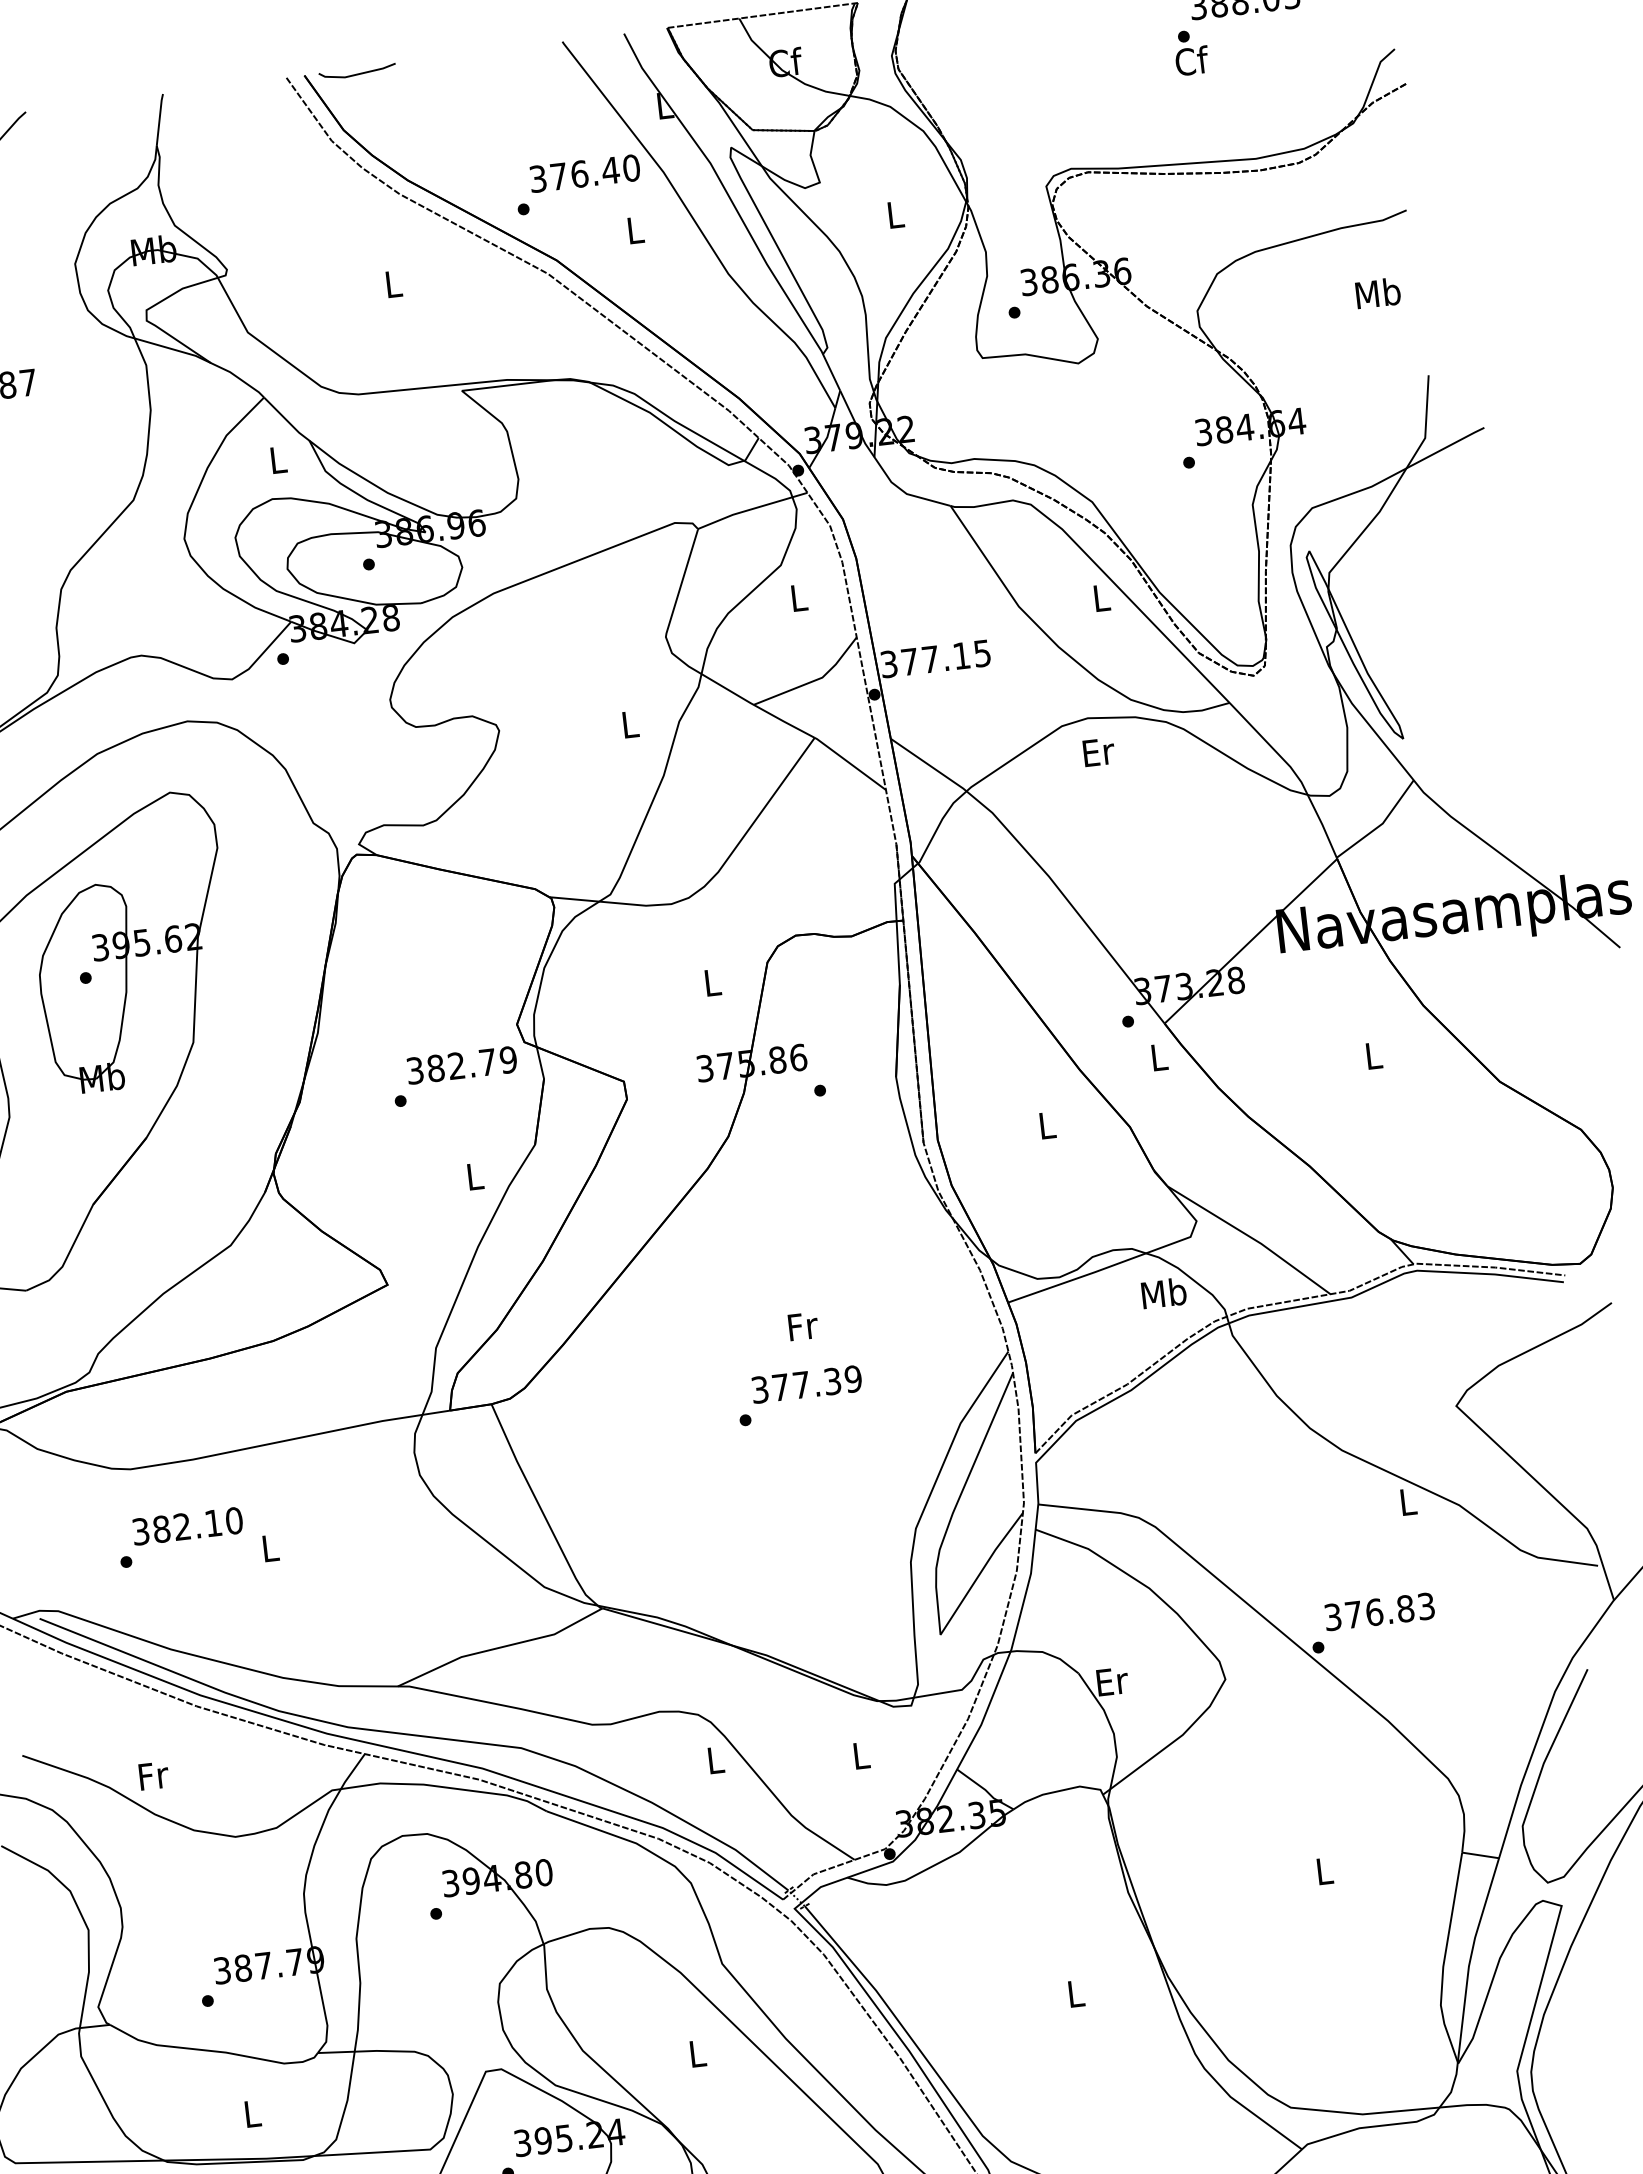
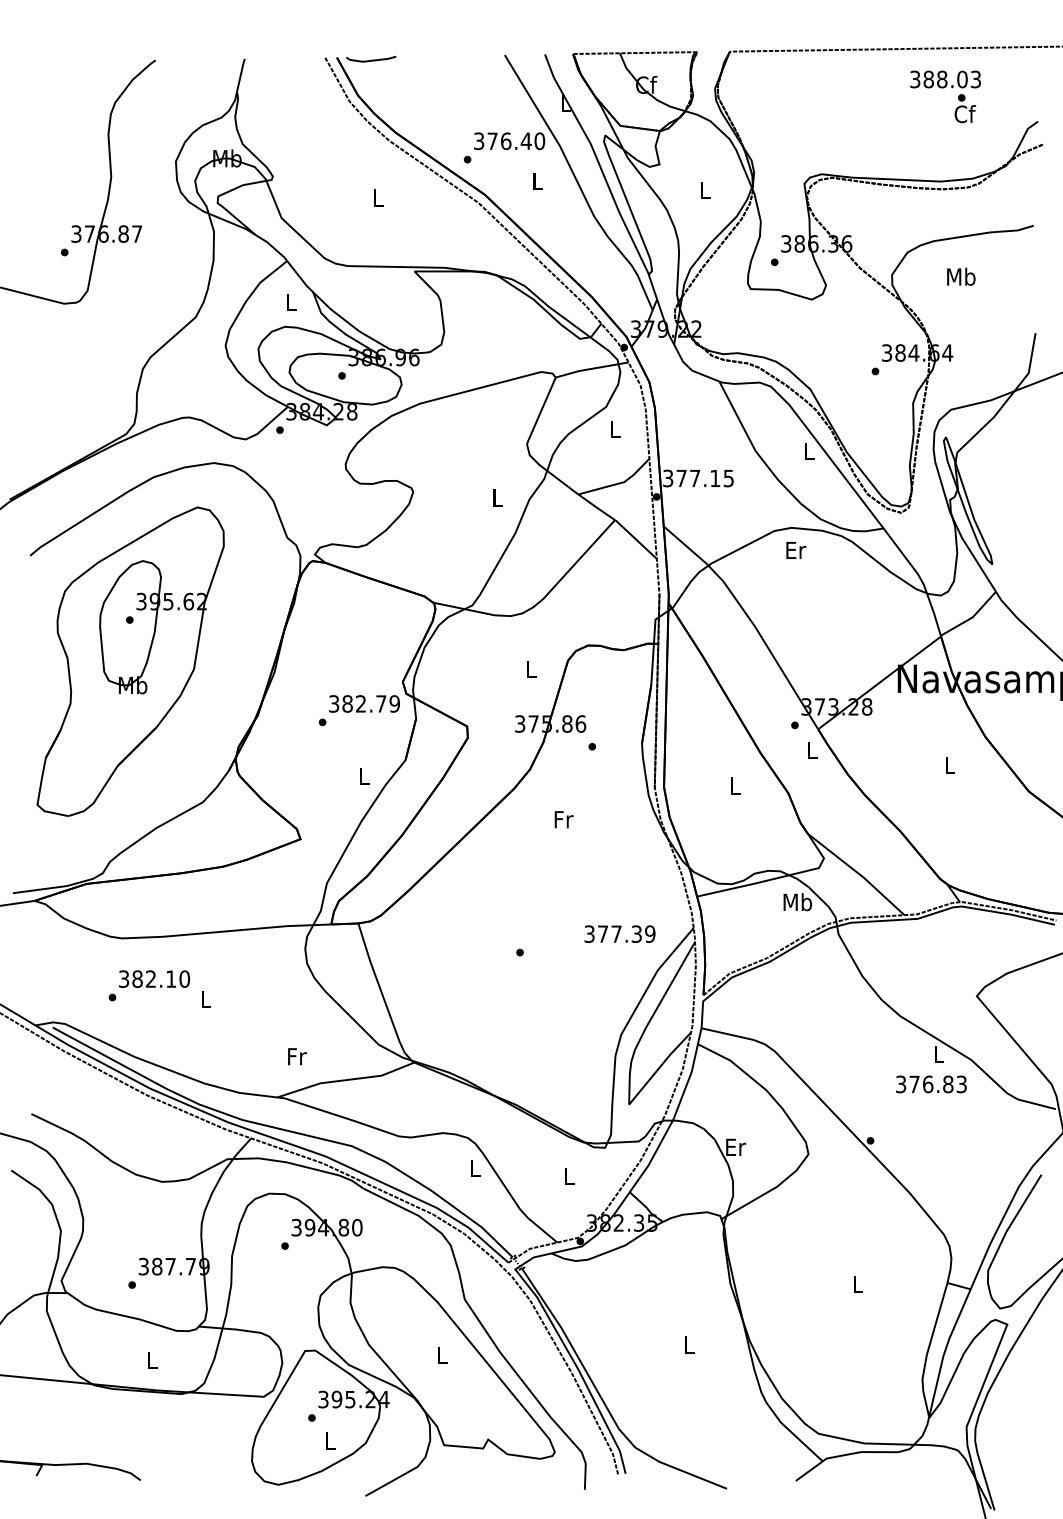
text: (1189, 52) -> (964, 108), moved
text: (1378, 292) -> (961, 276), moved
text: (802, 1326) -> (563, 819), moved
text: (805, 1383) -> (619, 933), moved
text: (1379, 1611) -> (931, 1084), moved
text: (154, 1775) -> (297, 1056), moved

